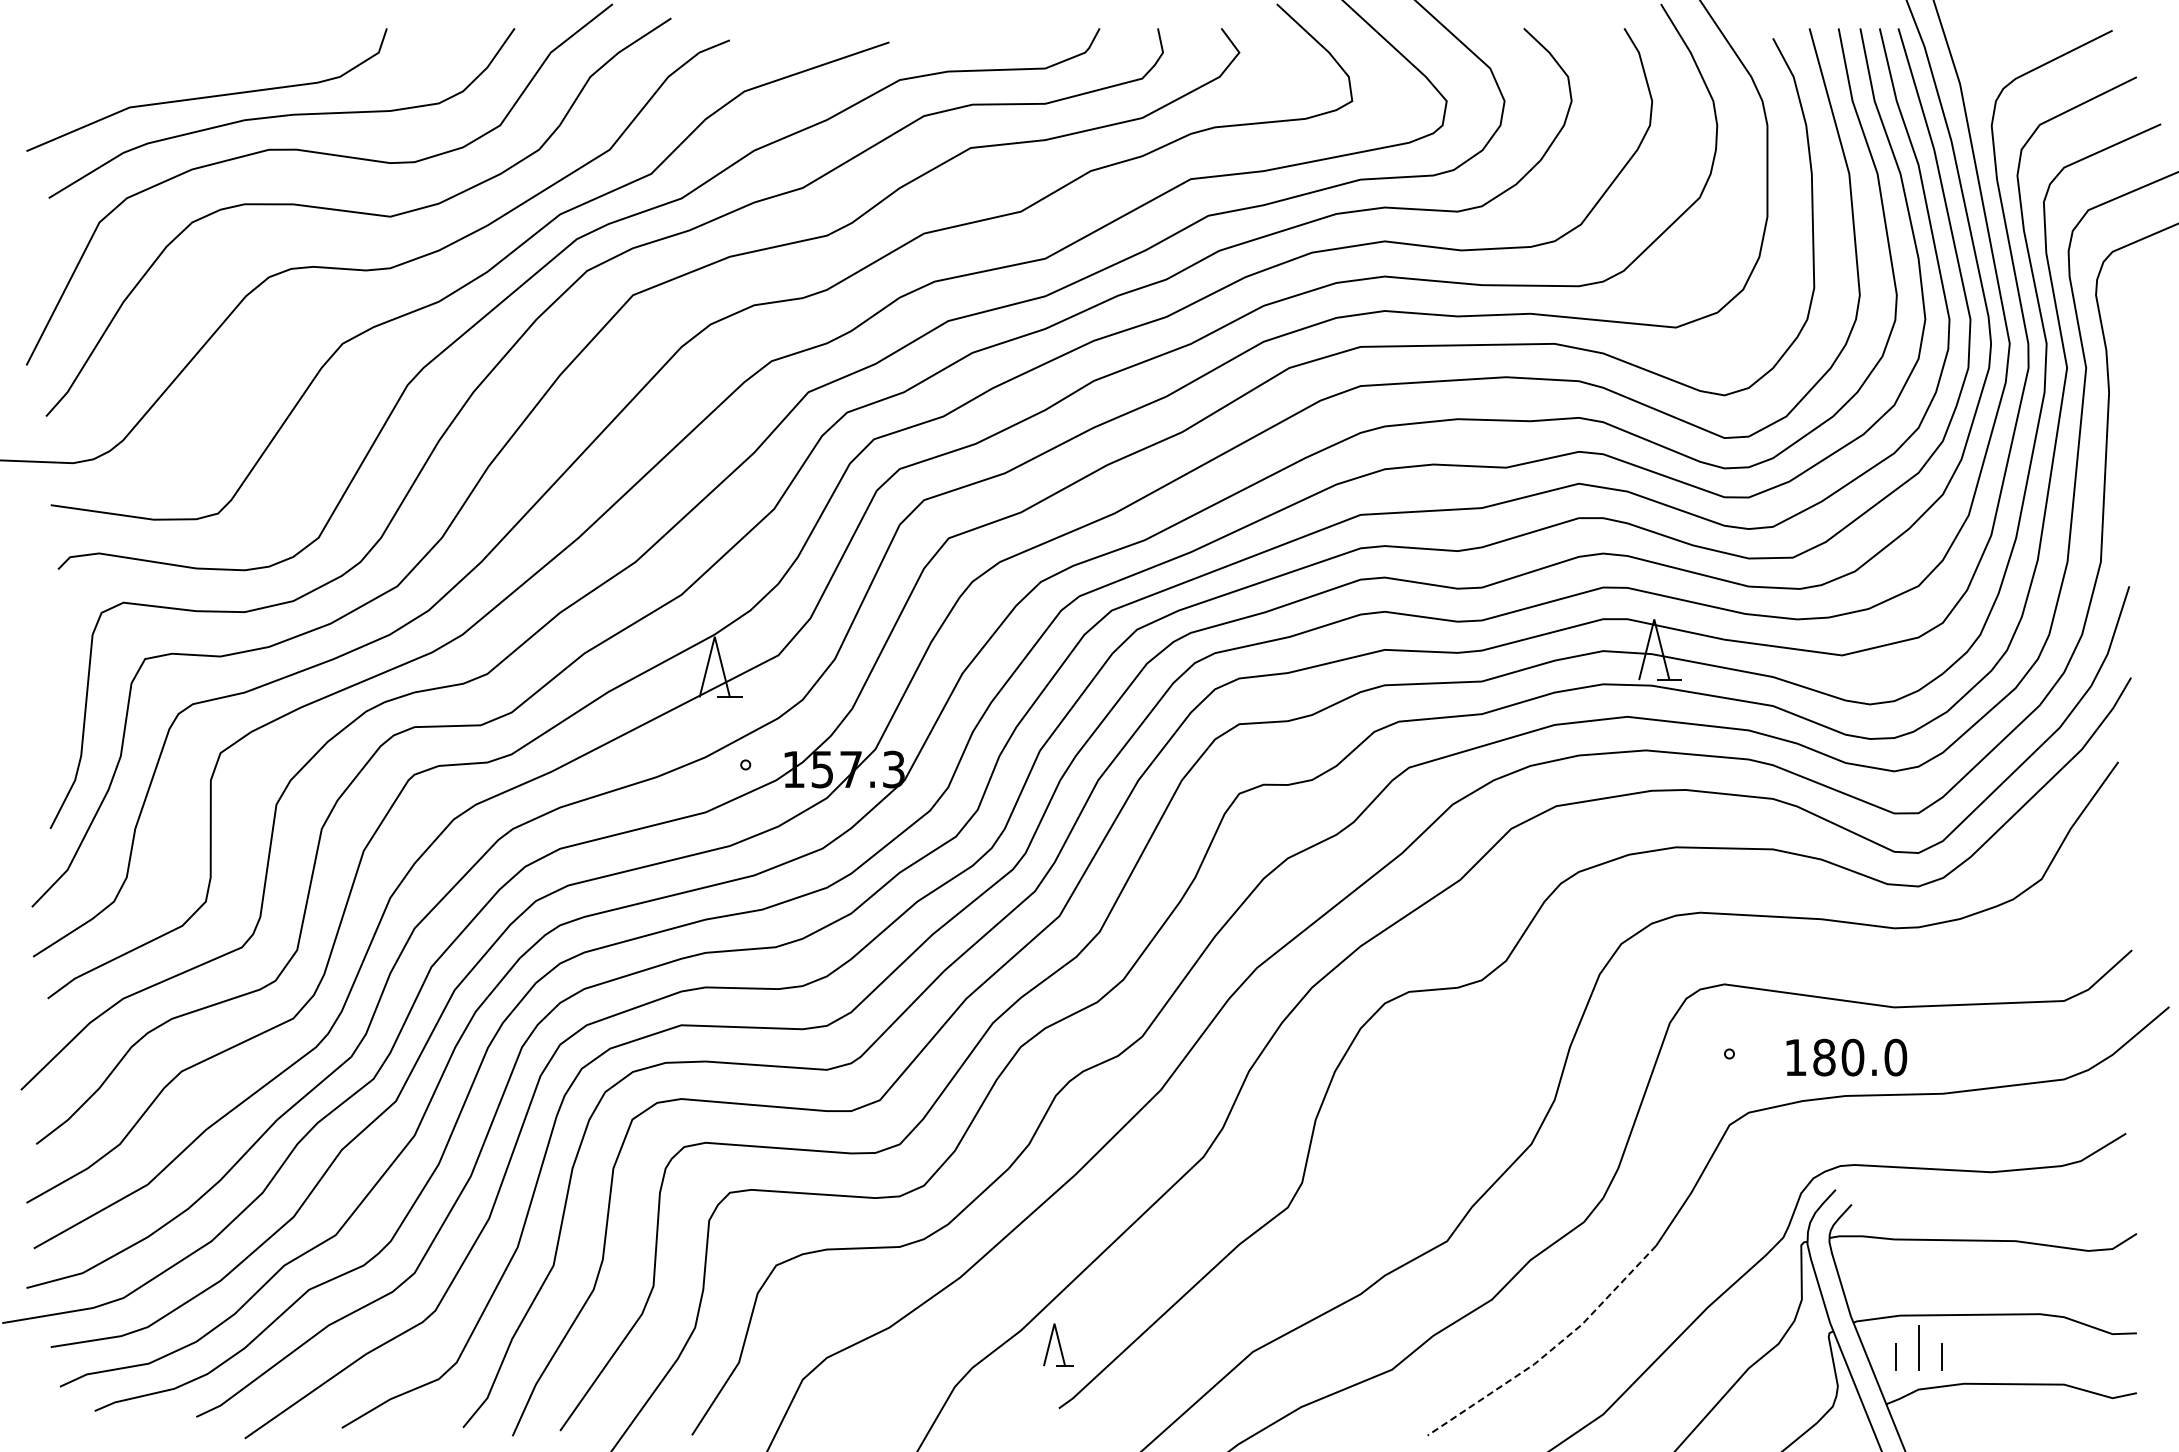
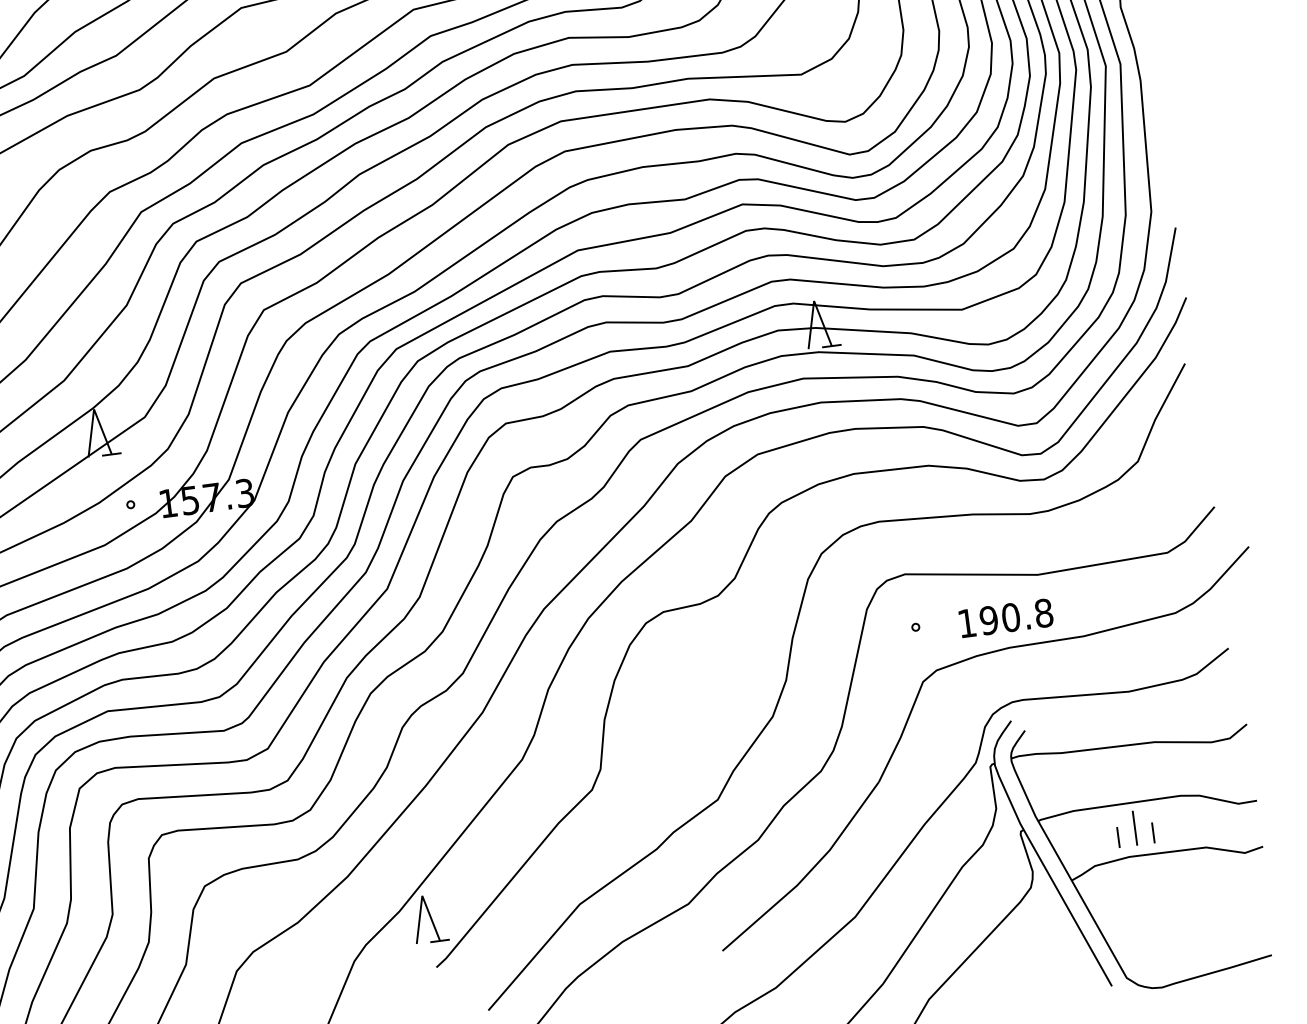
text: (1860, 1057) -> (1016, 616), 180.0 -> 190.8
part: (1058, 1344) -> (429, 918), size x1.43
part: (1918, 1347) -> (1134, 827), moved
line: (1550, 1351) -> (808, 873), dashed -> solid

